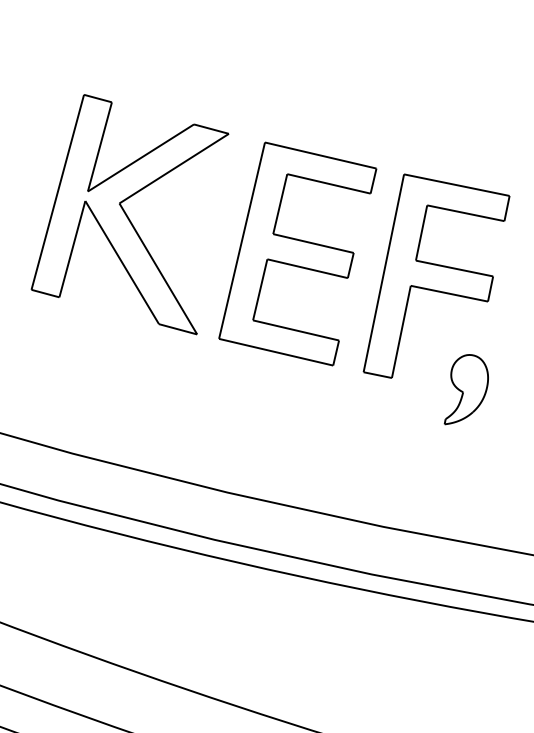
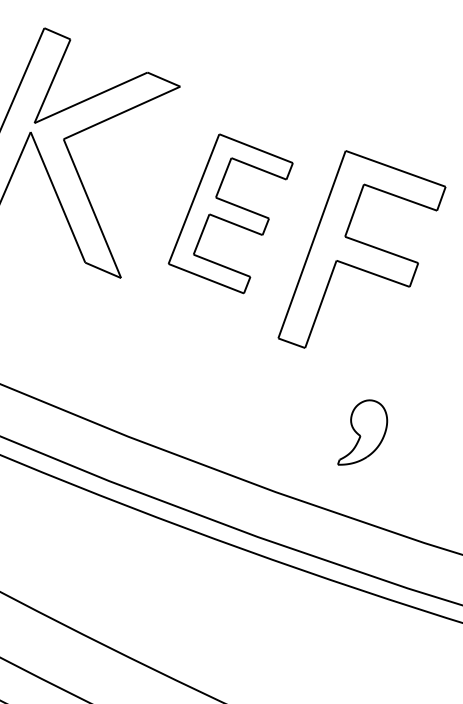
part: (297, 253) -> (230, 213), size x0.7
part: (465, 389) -> (363, 433), moved

